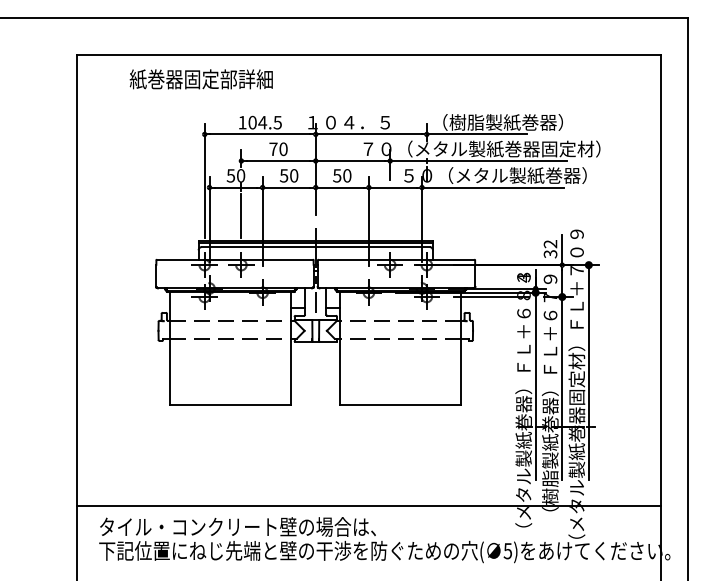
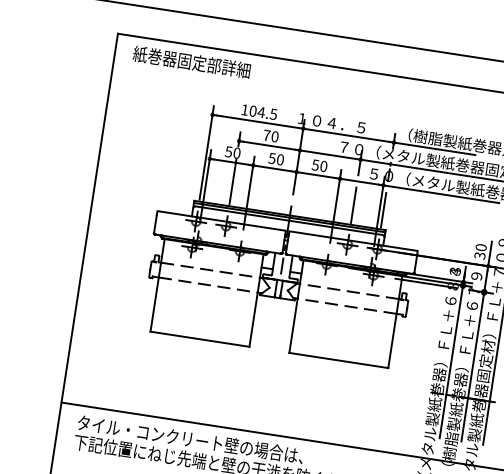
text: (200, 79) -> (191, 62), moved
line: (390, 216) -> (354, 205), added
line: (426, 217) -> (383, 210), added
text: (550, 244) -> (481, 247), 32 -> 30

